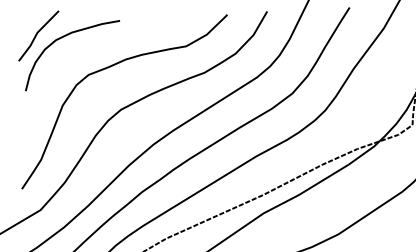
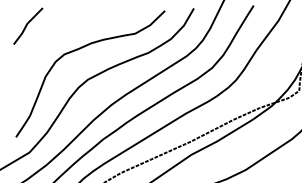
curve: (65, 37) -> (47, 27), removed

